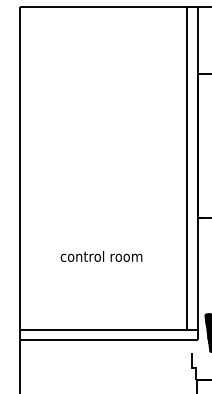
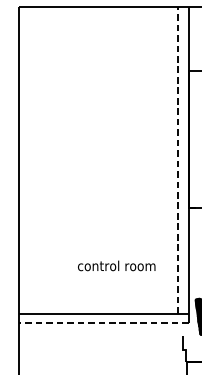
line: (186, 167) -> (177, 159), solid -> dashed
text: (101, 255) -> (116, 265), moved
line: (108, 339) -> (103, 323), solid -> dashed

